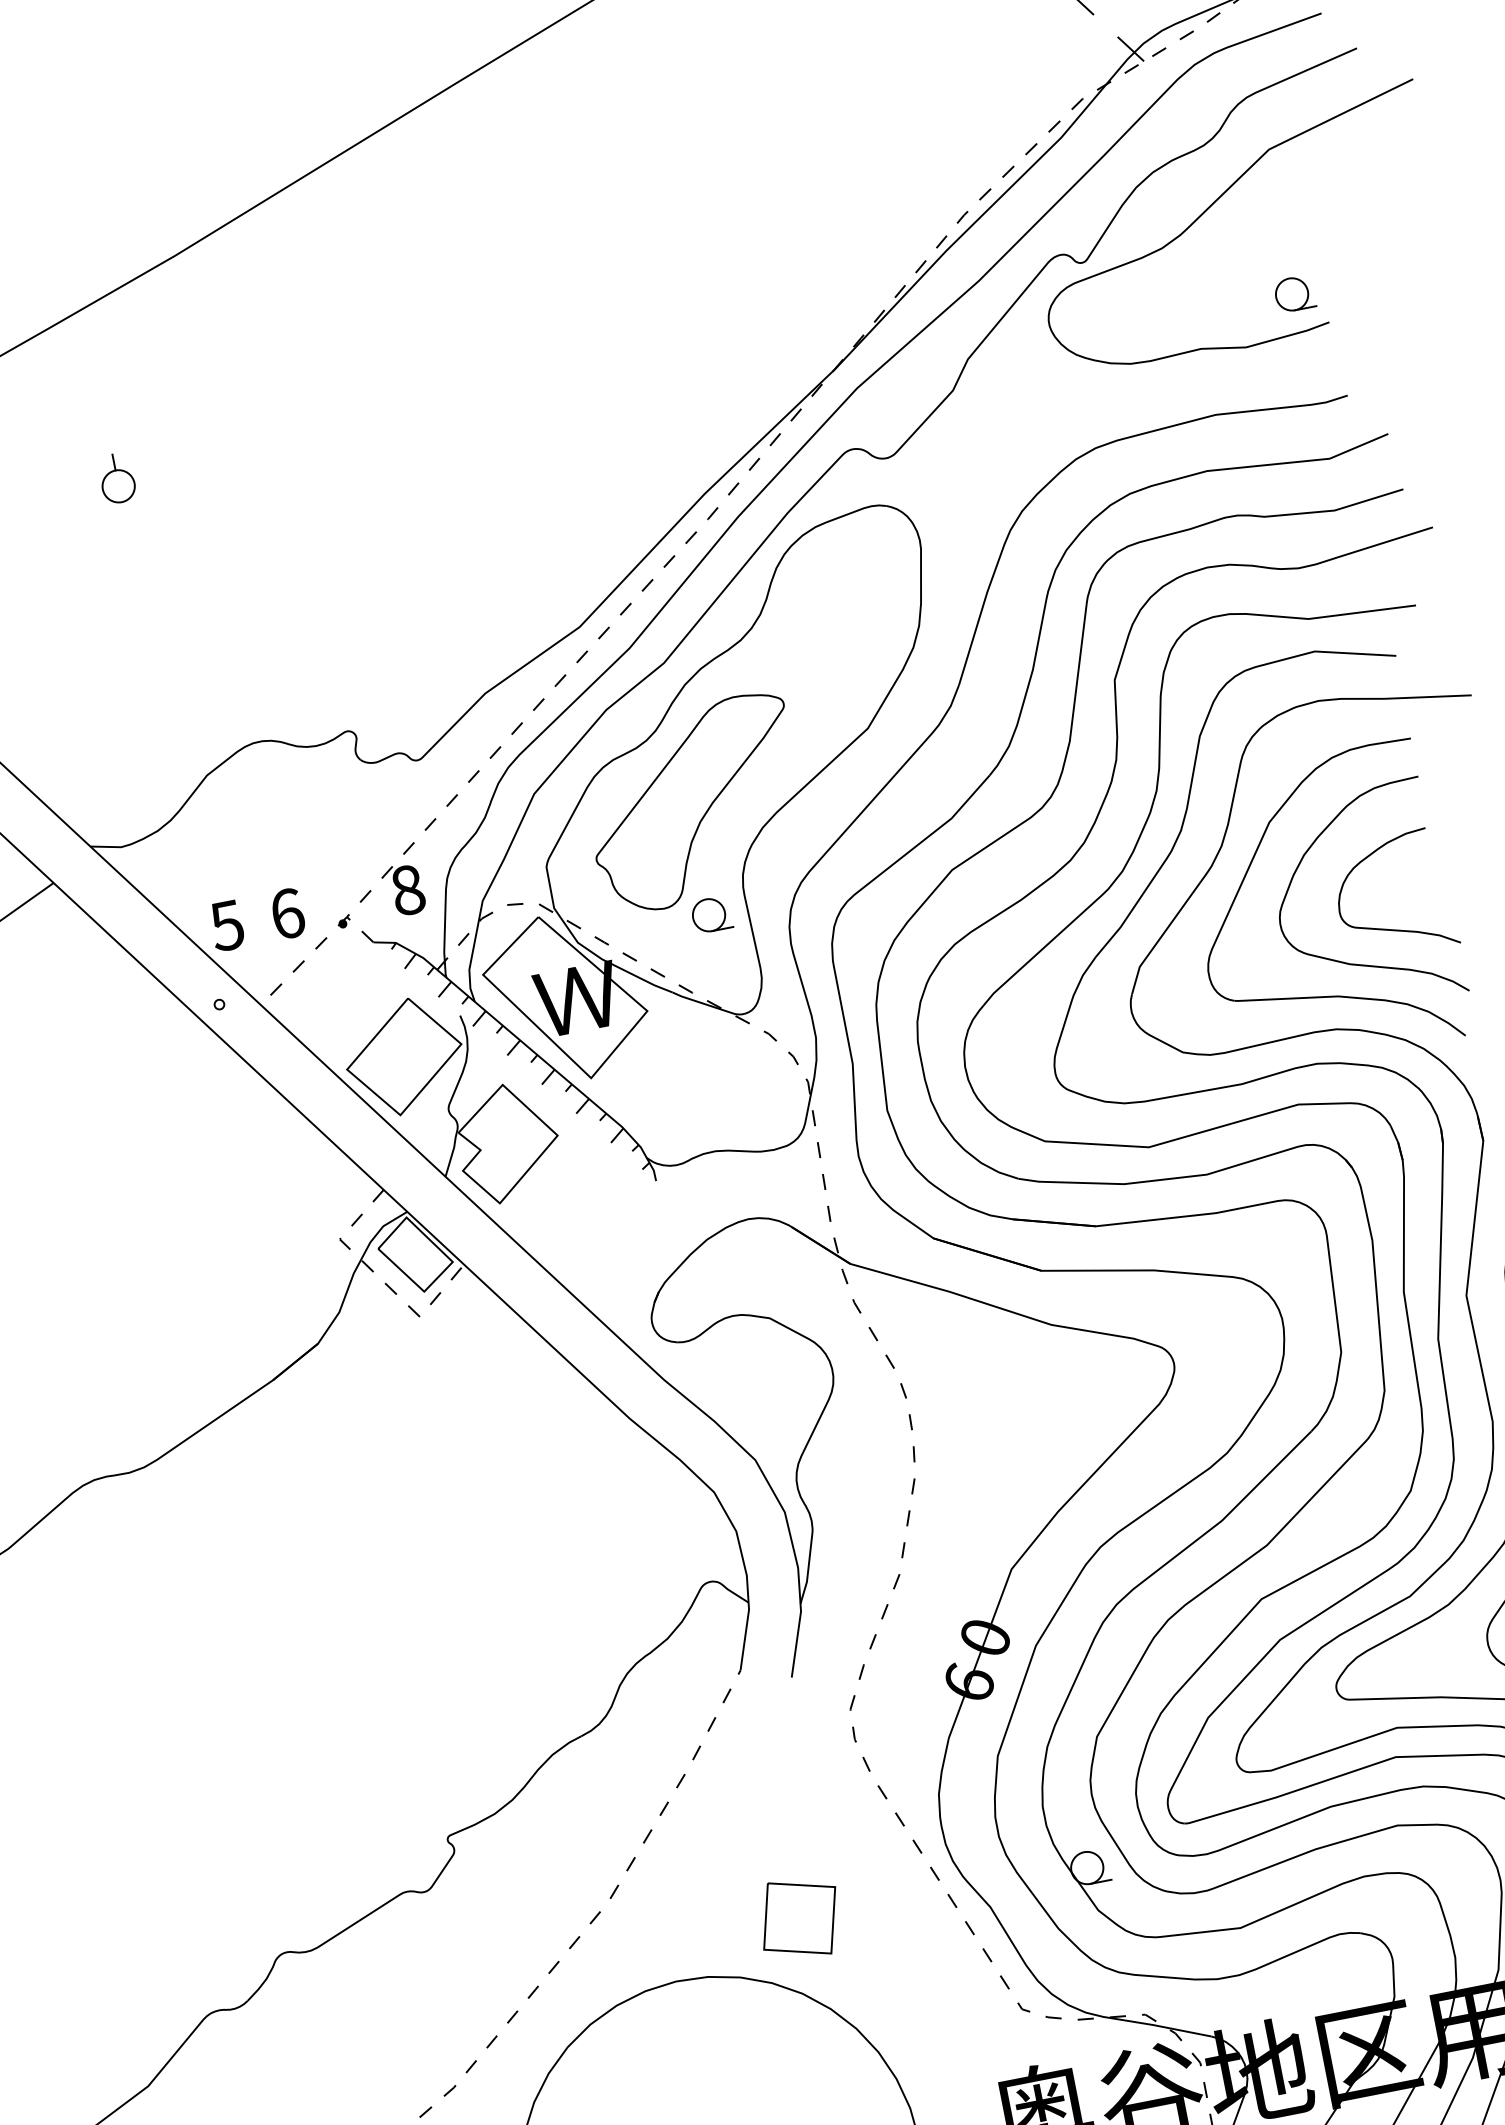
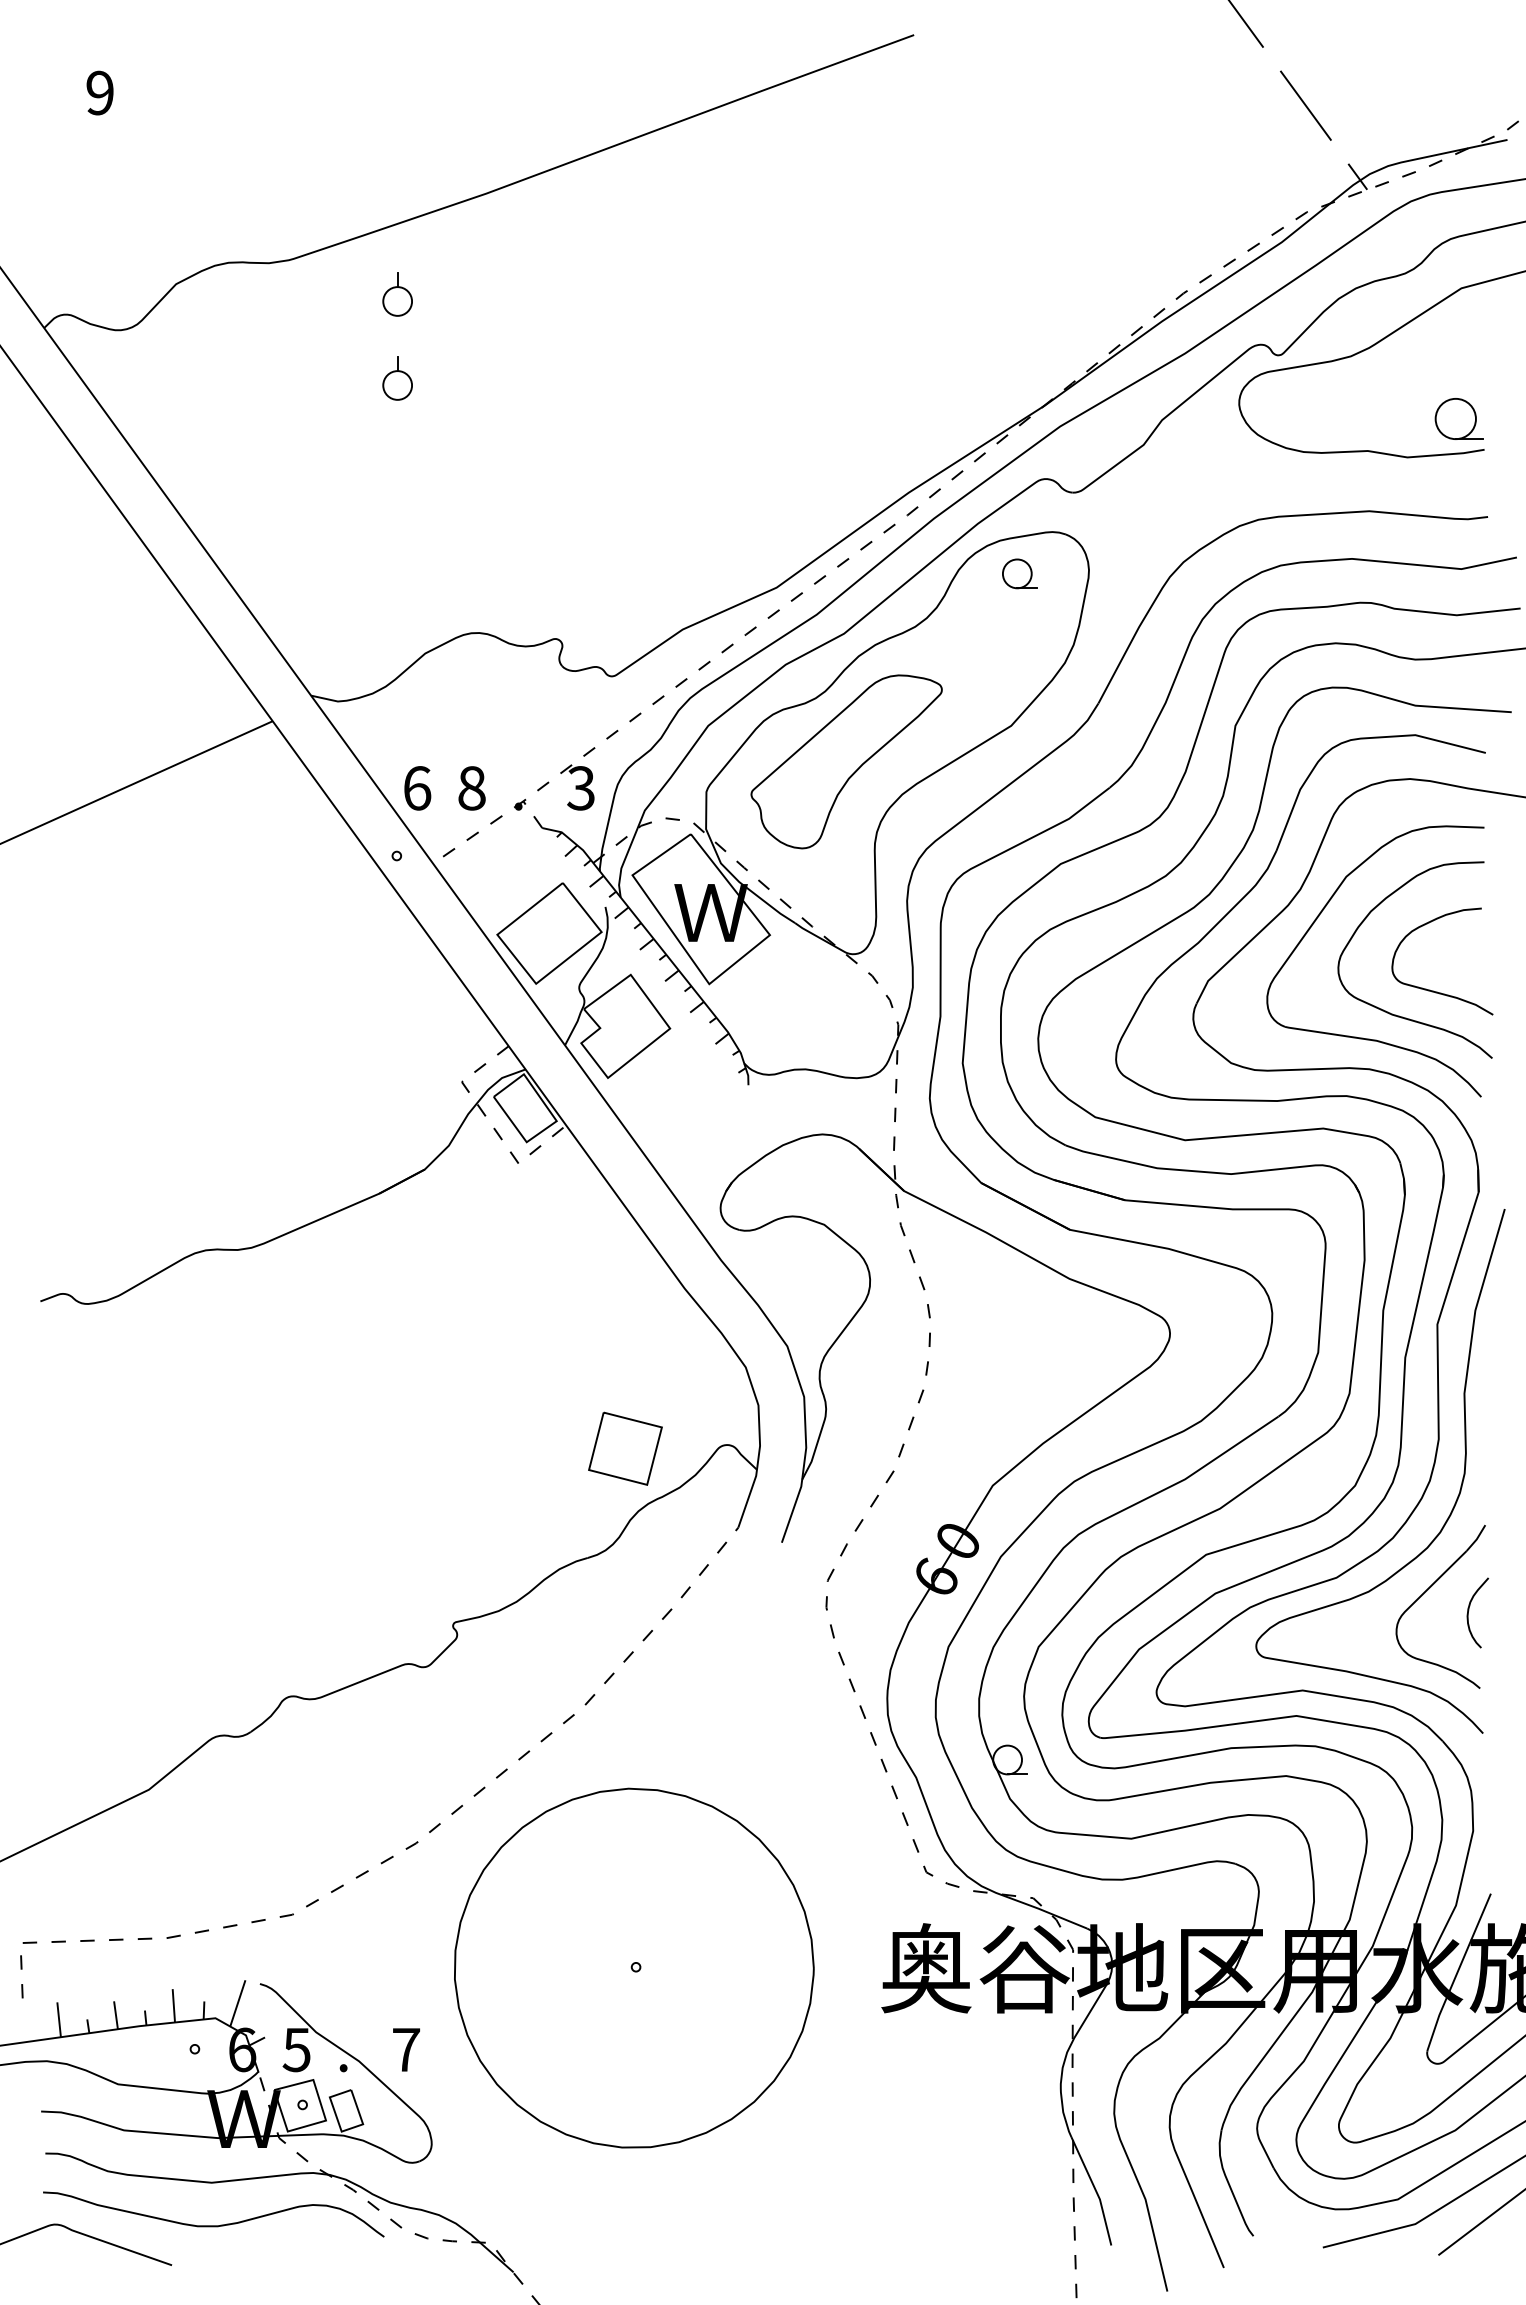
part: (1293, 293) -> (1458, 418), size x1.4
part: (98, 386) -> (397, 294), added
text: (408, 890) -> (581, 788), 8 -> 3
text: (287, 914) -> (471, 788), 6 -> 8
part: (711, 914) -> (1019, 573), moved
text: (227, 925) -> (417, 788), 5 -> 6
part: (799, 1918) -> (625, 1448), moved

